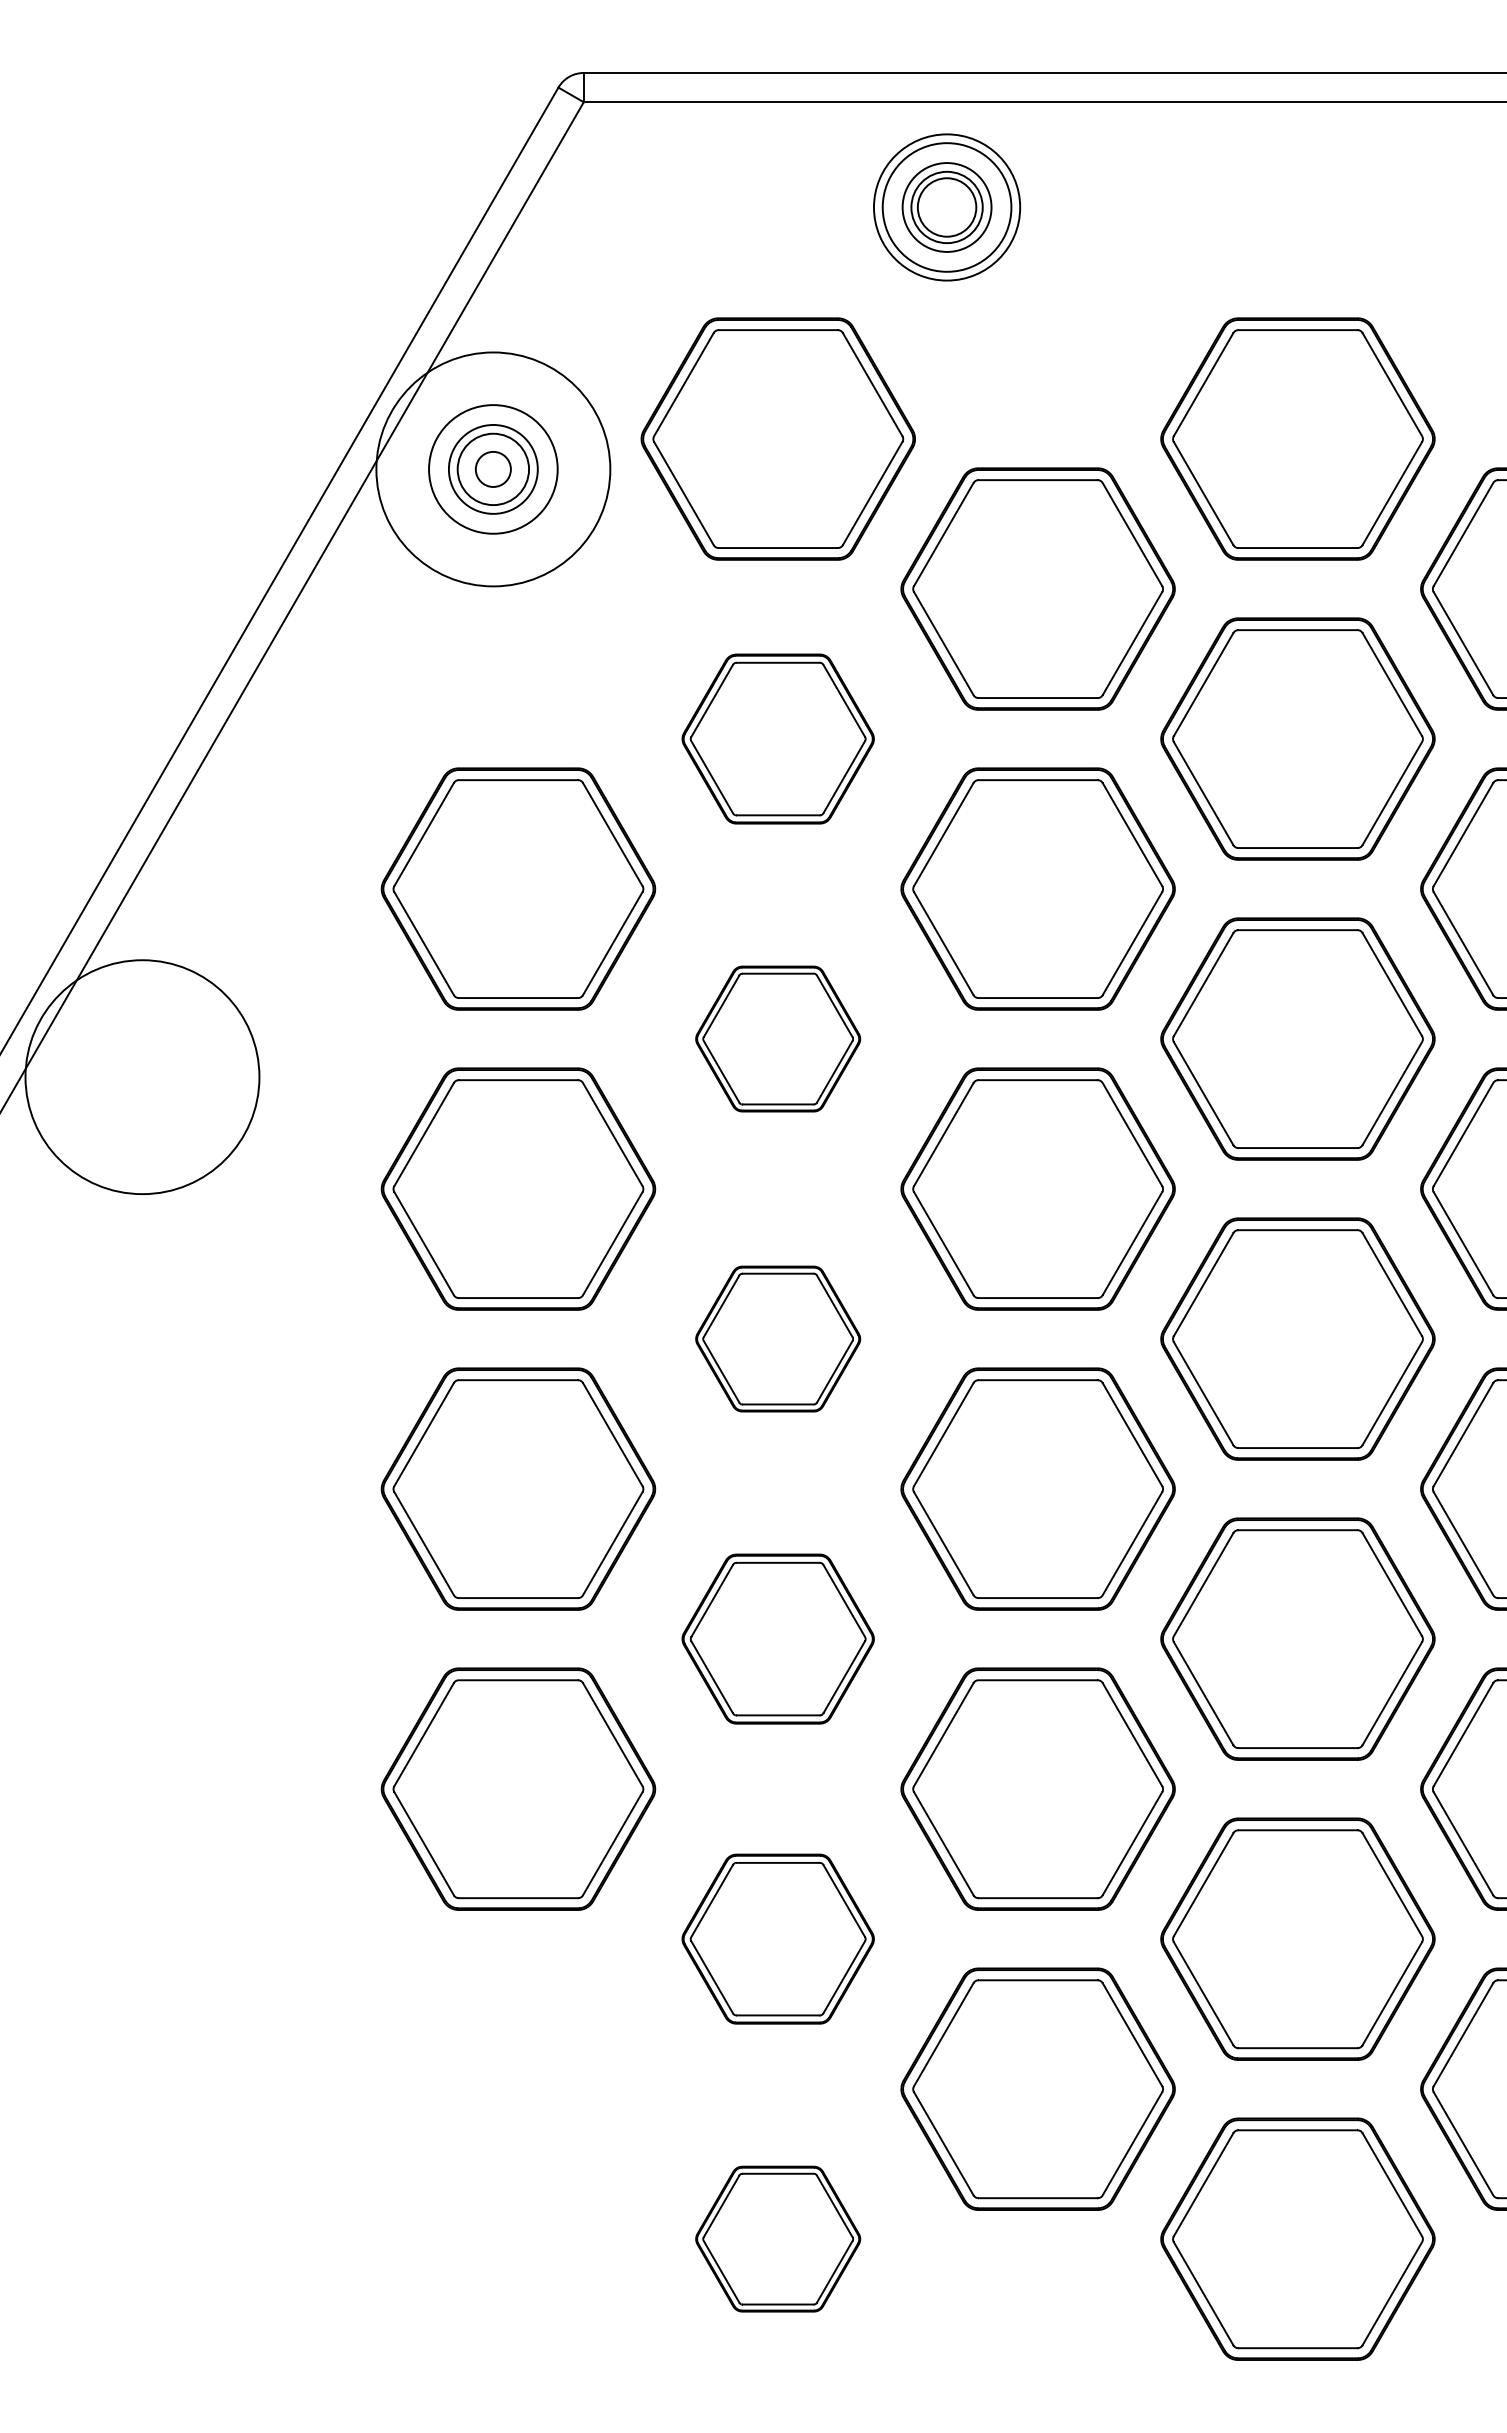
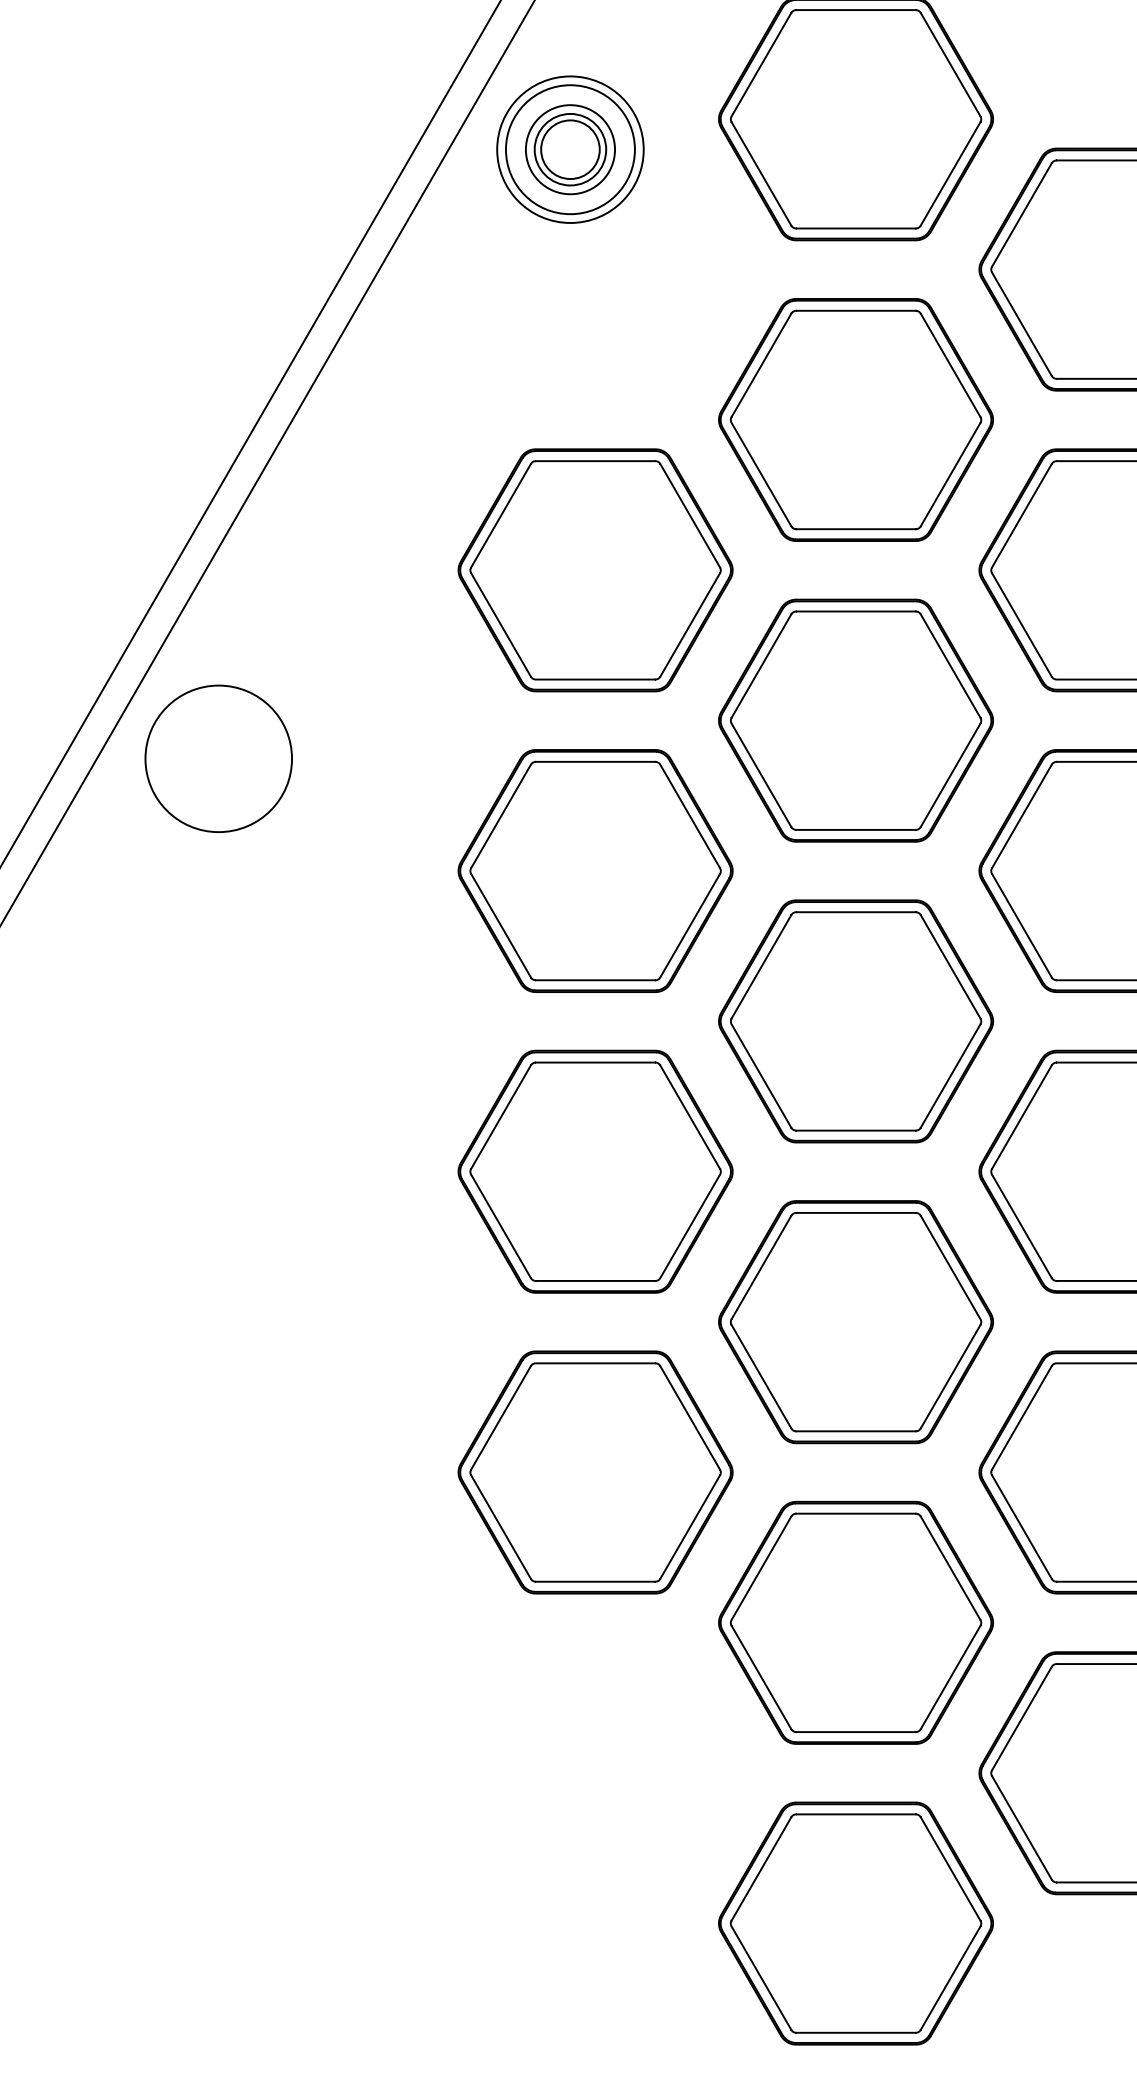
circle: (493, 469) -> (570, 149), size x0.62
circle: (493, 469) -> (570, 149), size x1.67
part: (777, 738) -> (855, 419), size x1.43
part: (777, 1038) -> (855, 720), size x1.67
circle: (142, 1077) -> (218, 759), size x0.62
part: (777, 1338) -> (855, 1020), size x1.67
part: (777, 1638) -> (855, 1321), size x1.43
part: (777, 1938) -> (855, 1622), size x1.43
part: (777, 2238) -> (855, 1922), size x1.67

